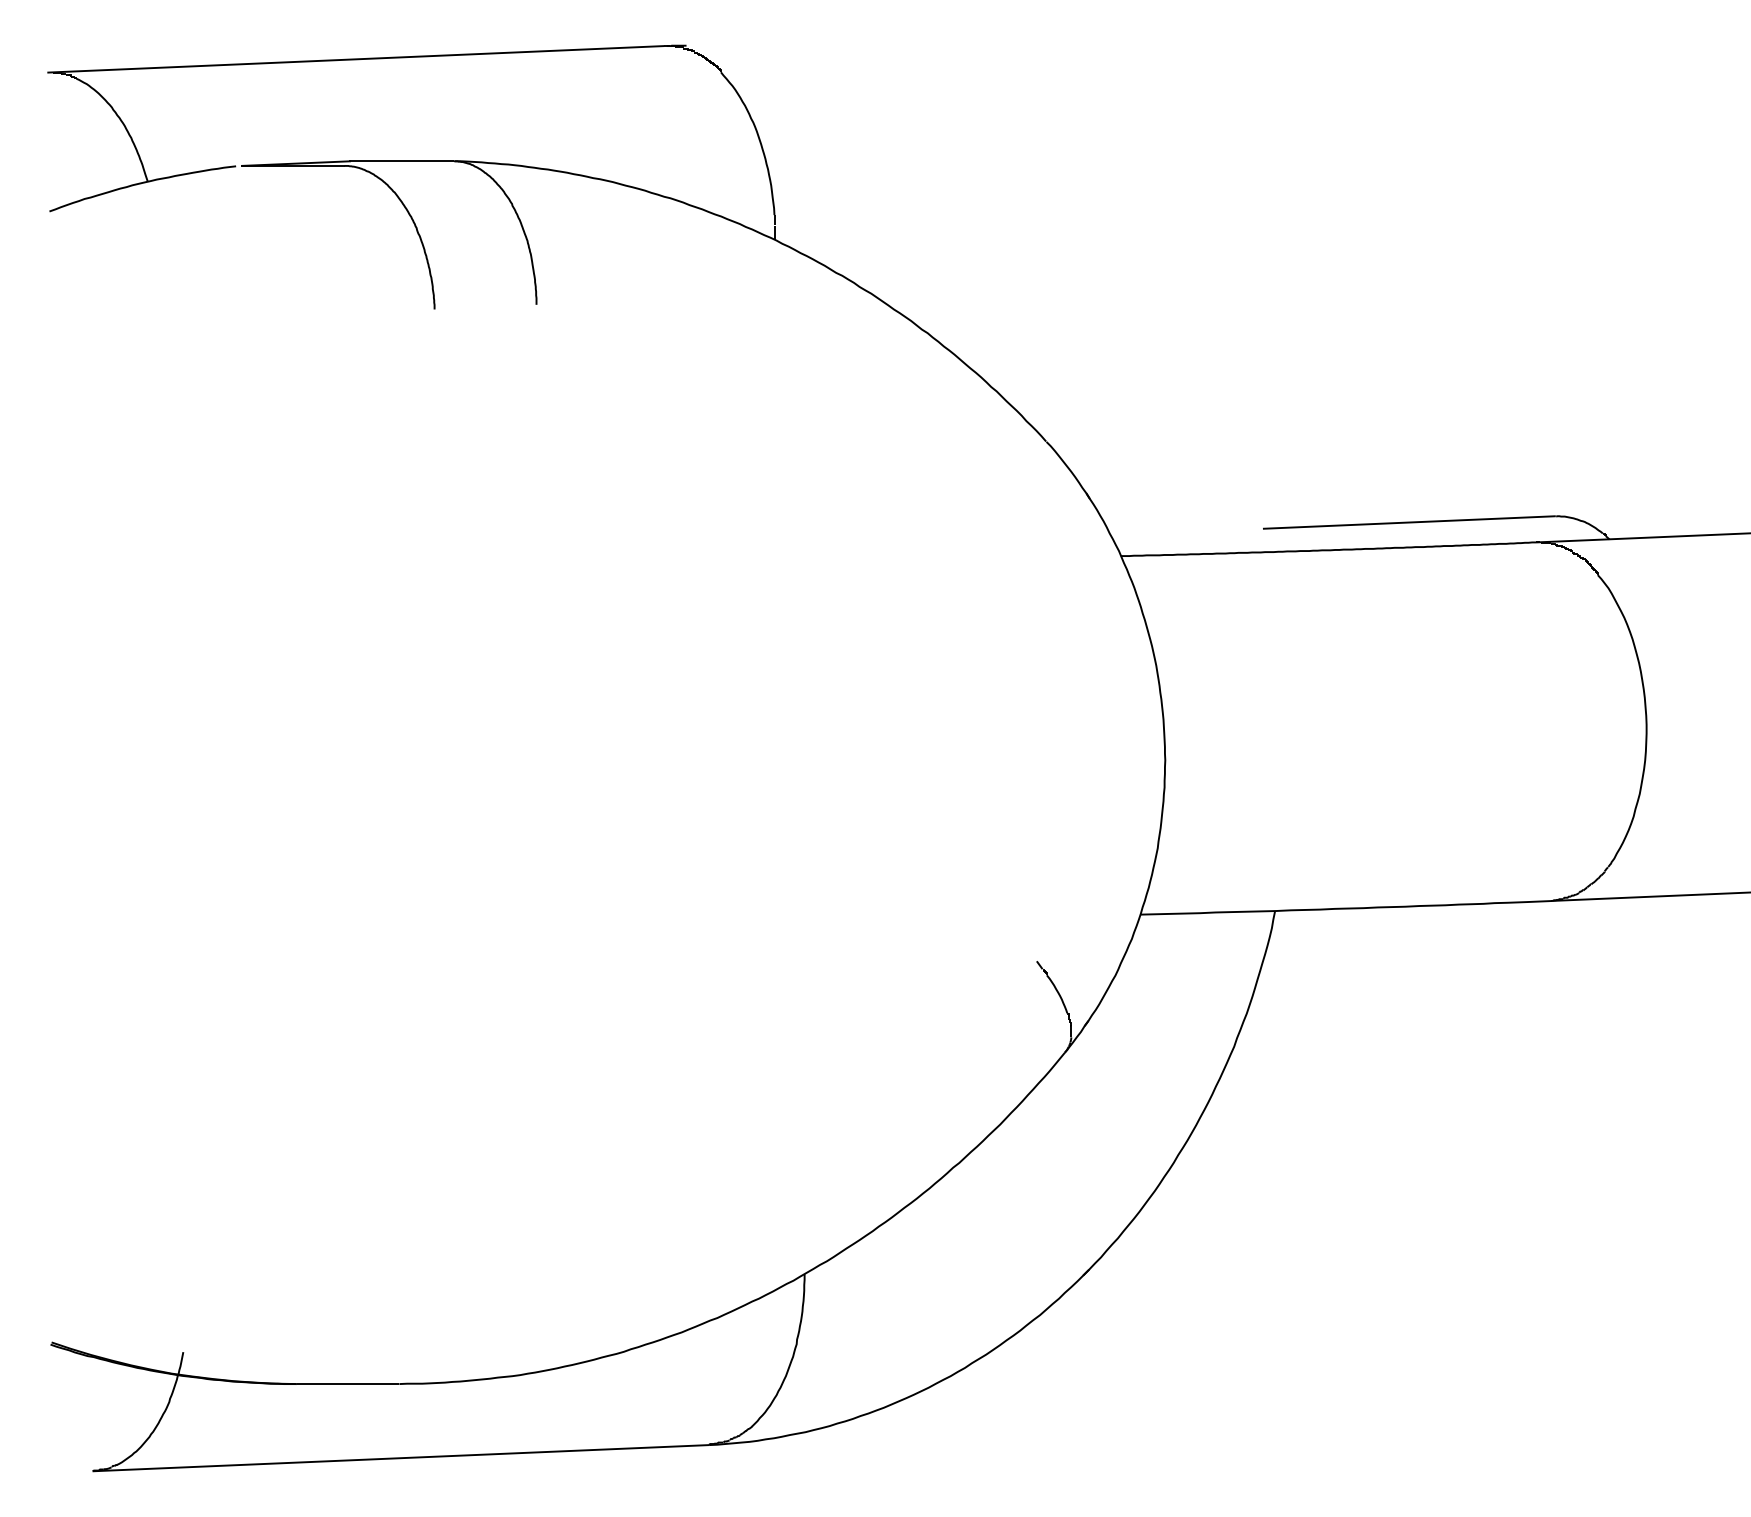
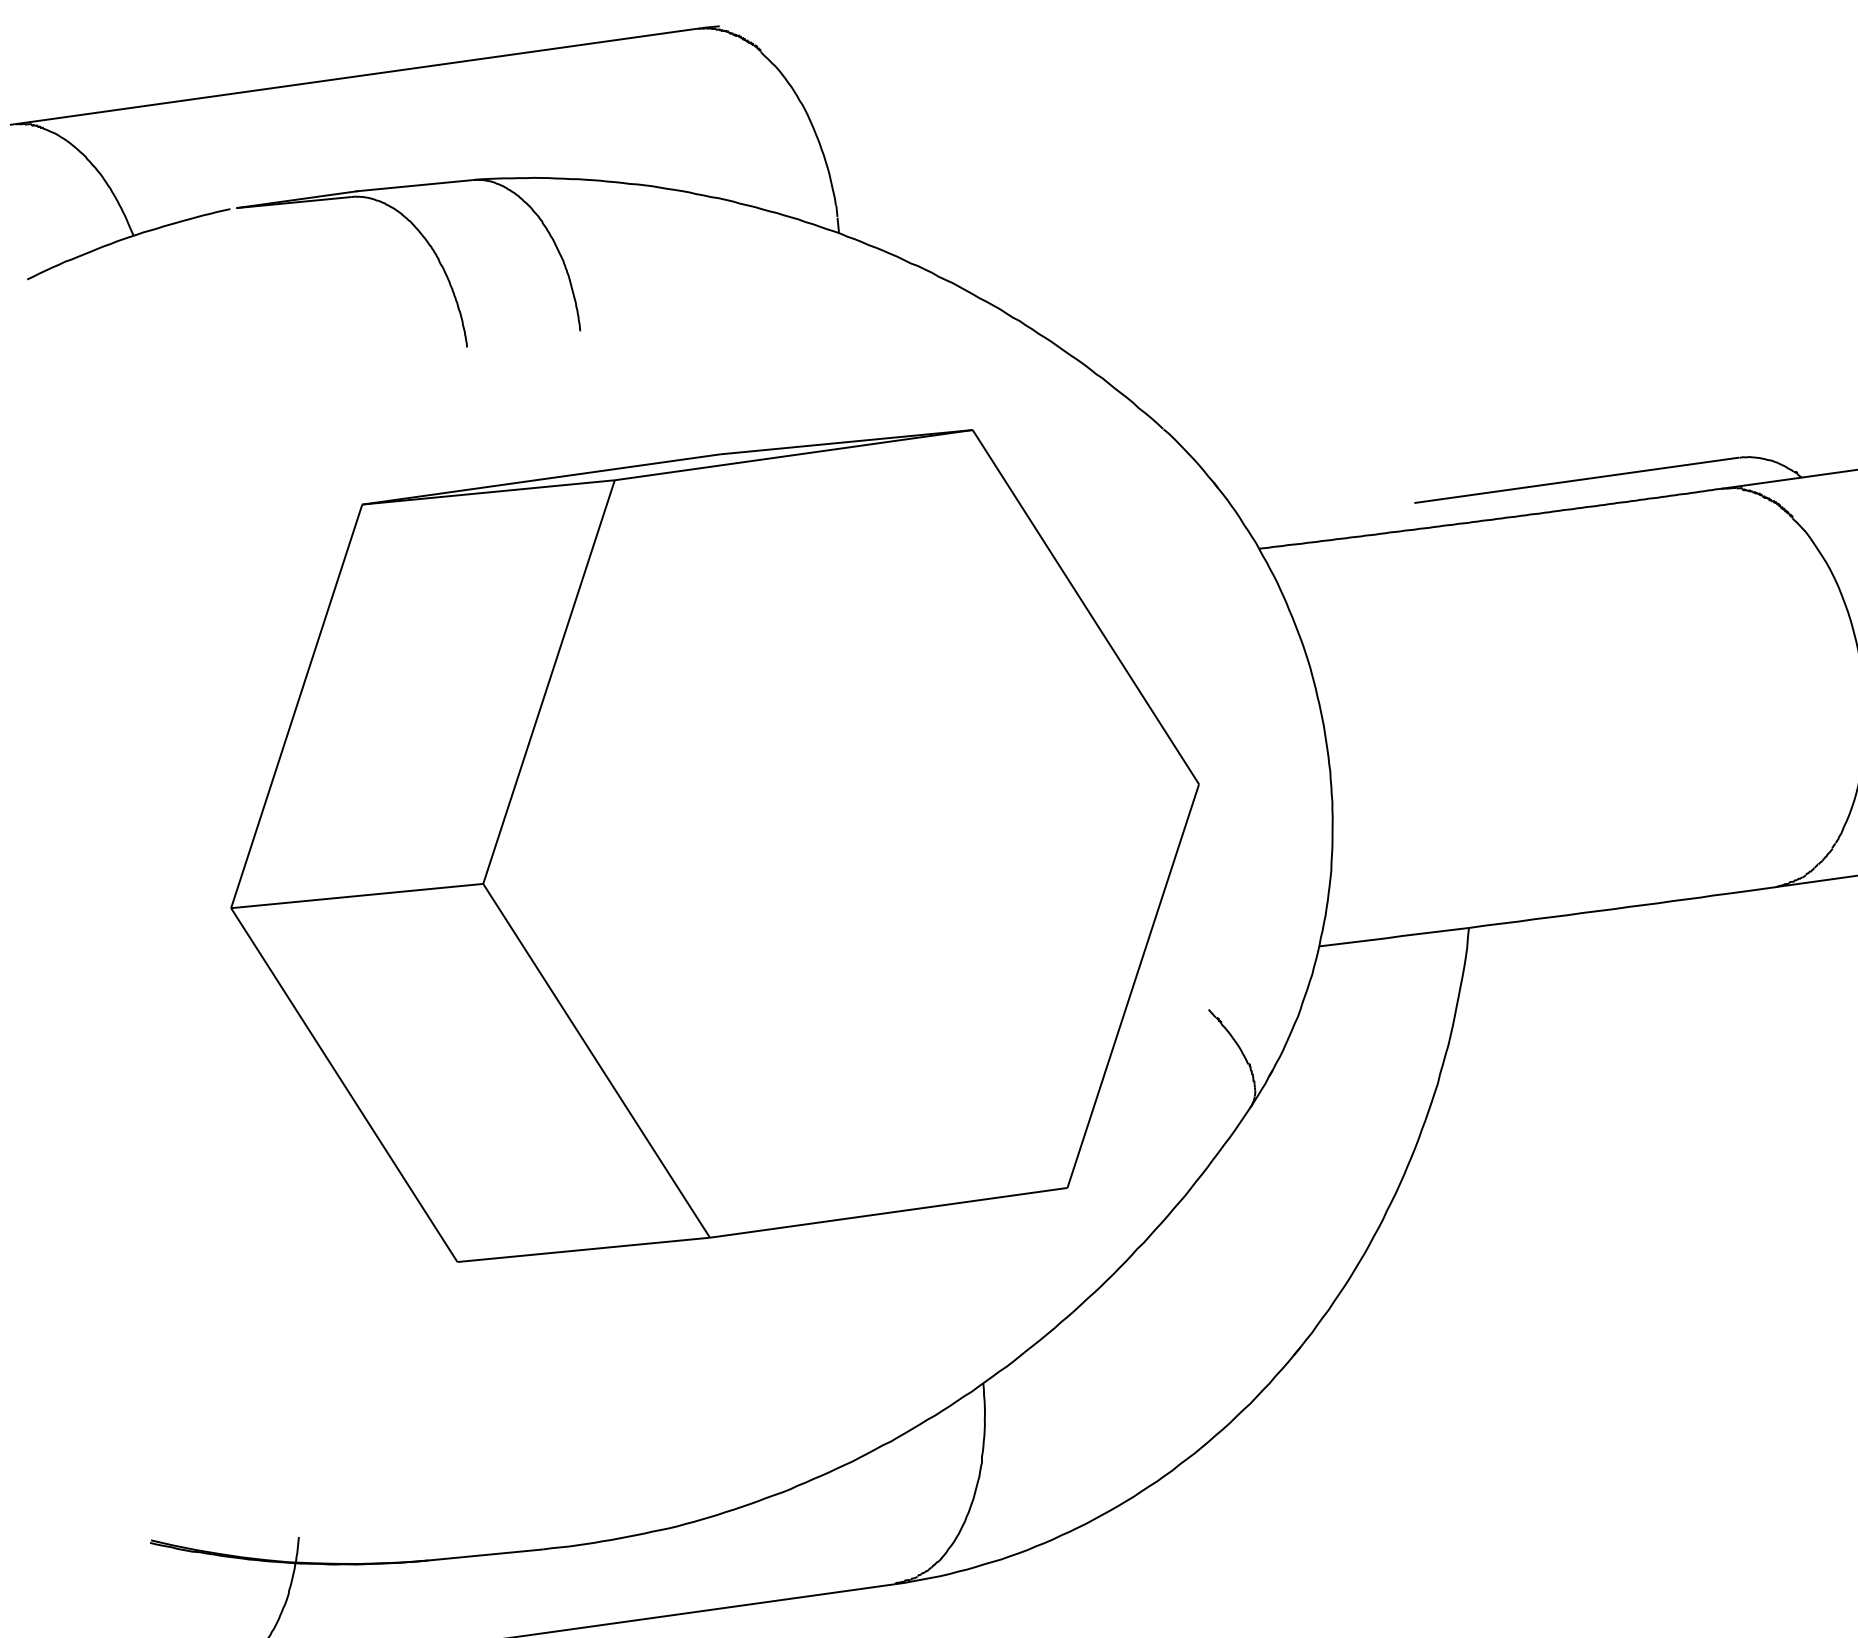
part: (612, 773) -> (715, 845), added

